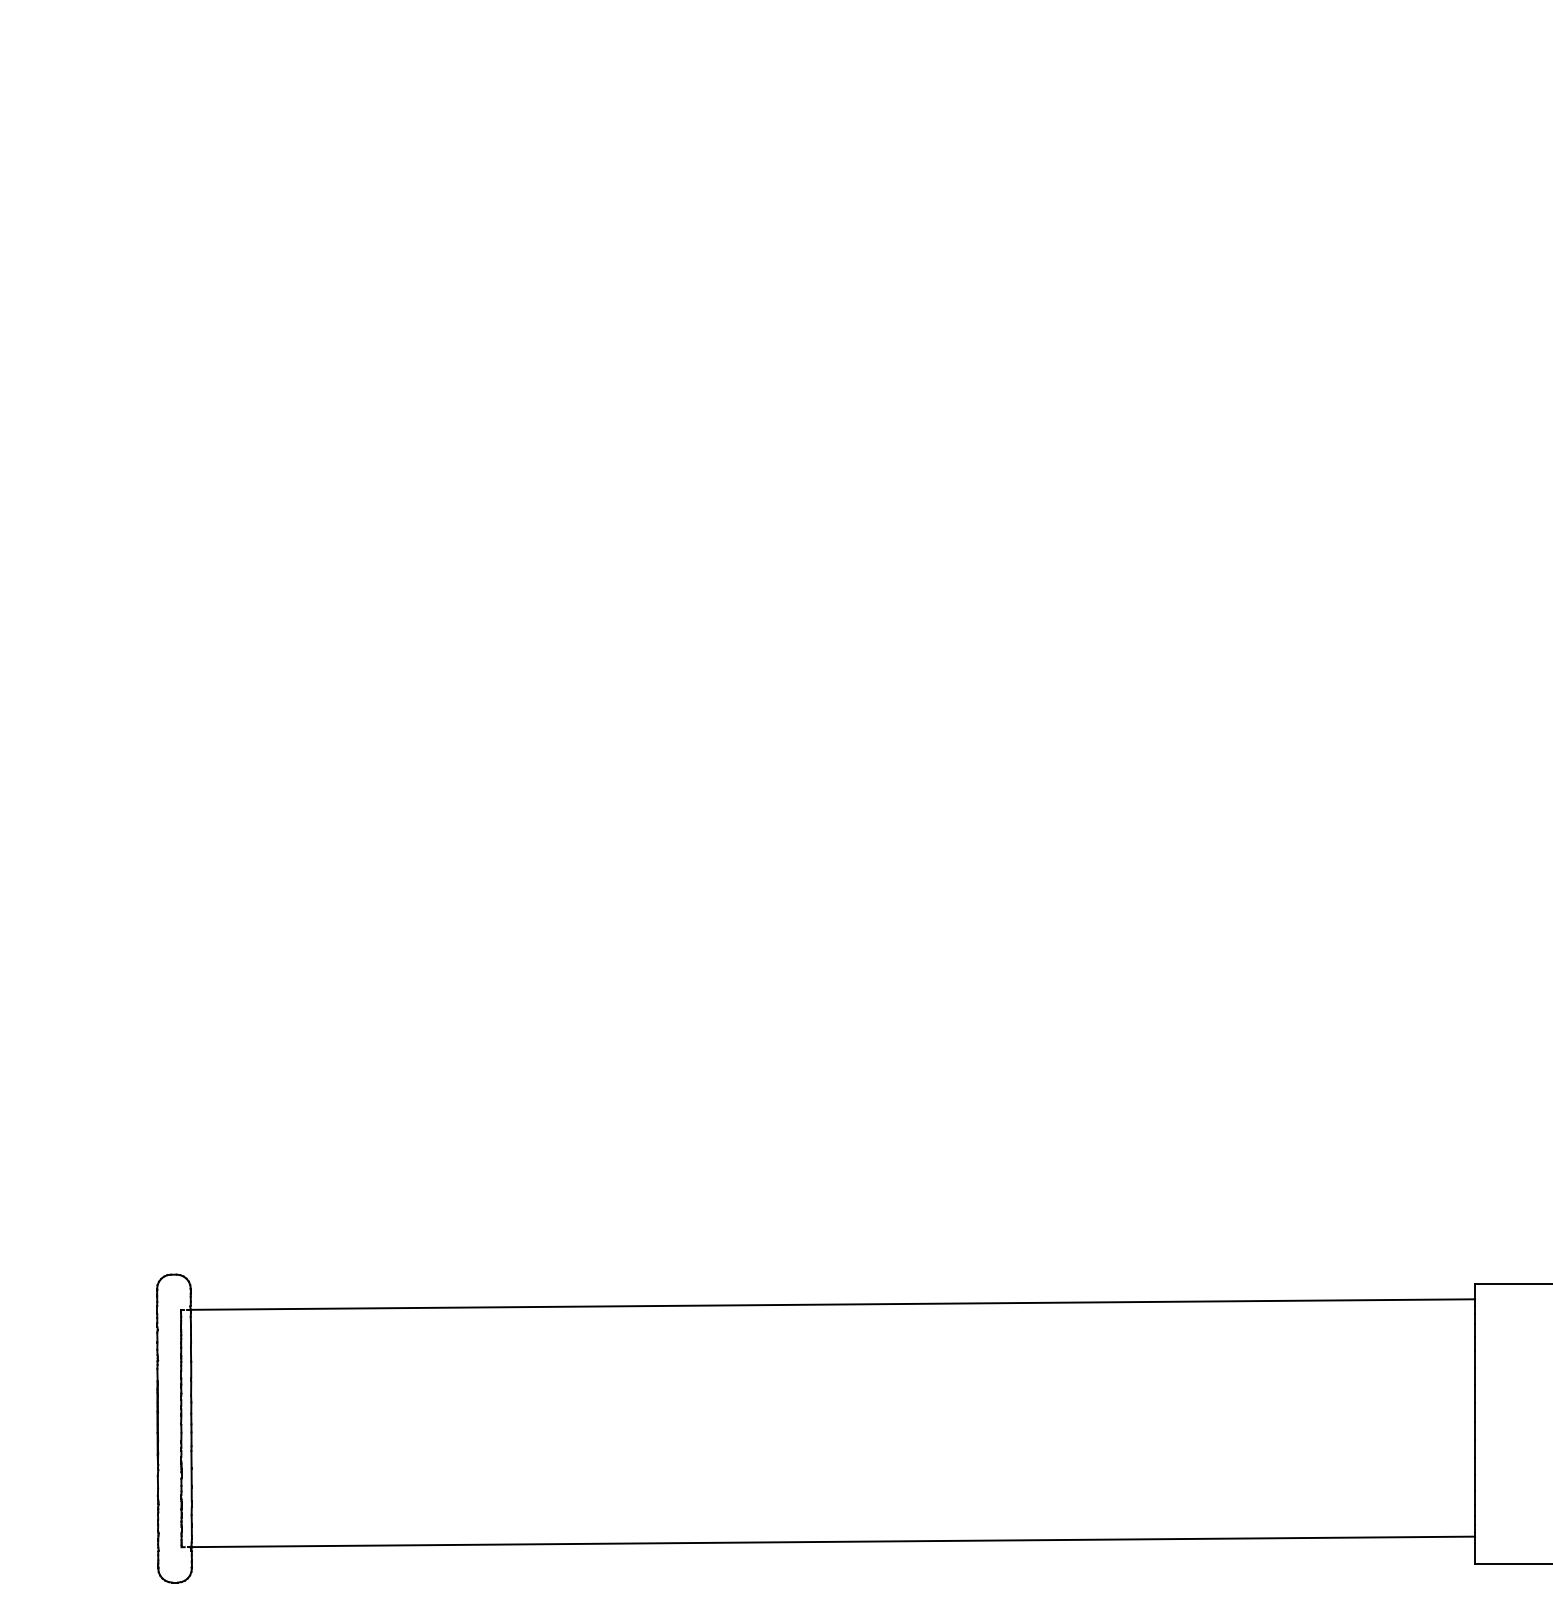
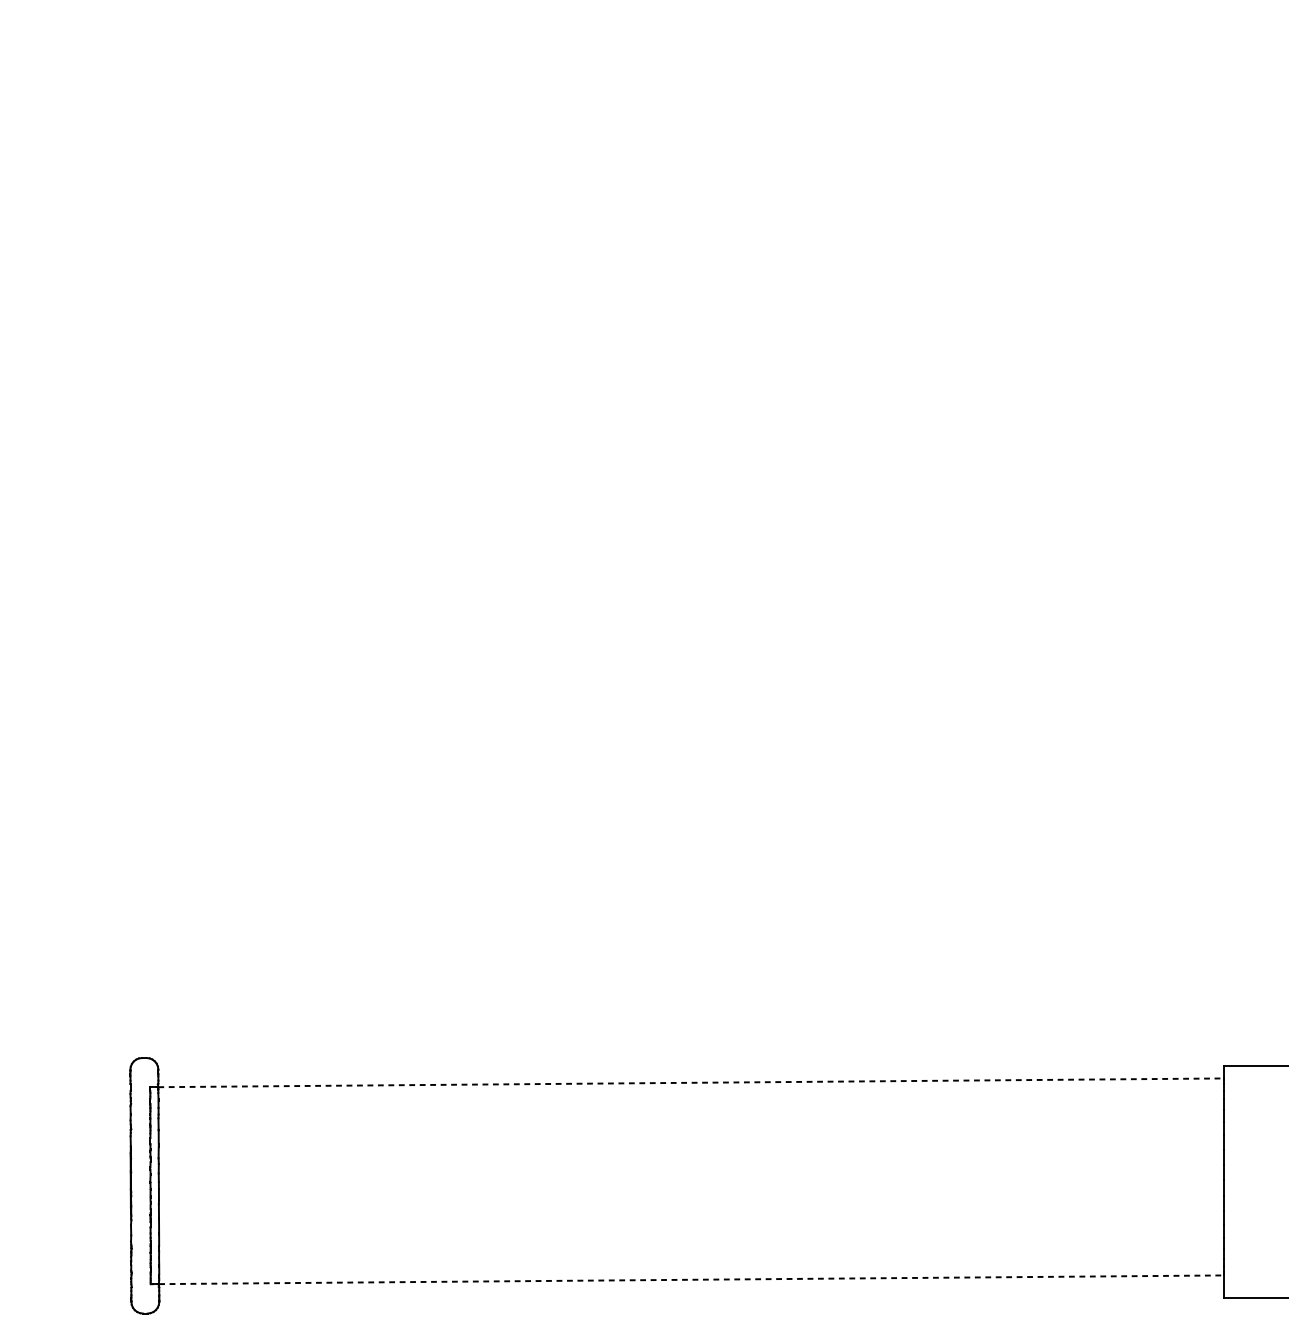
line: (833, 1304) -> (691, 1082), solid -> dashed
line: (833, 1541) -> (691, 1279), solid -> dashed

